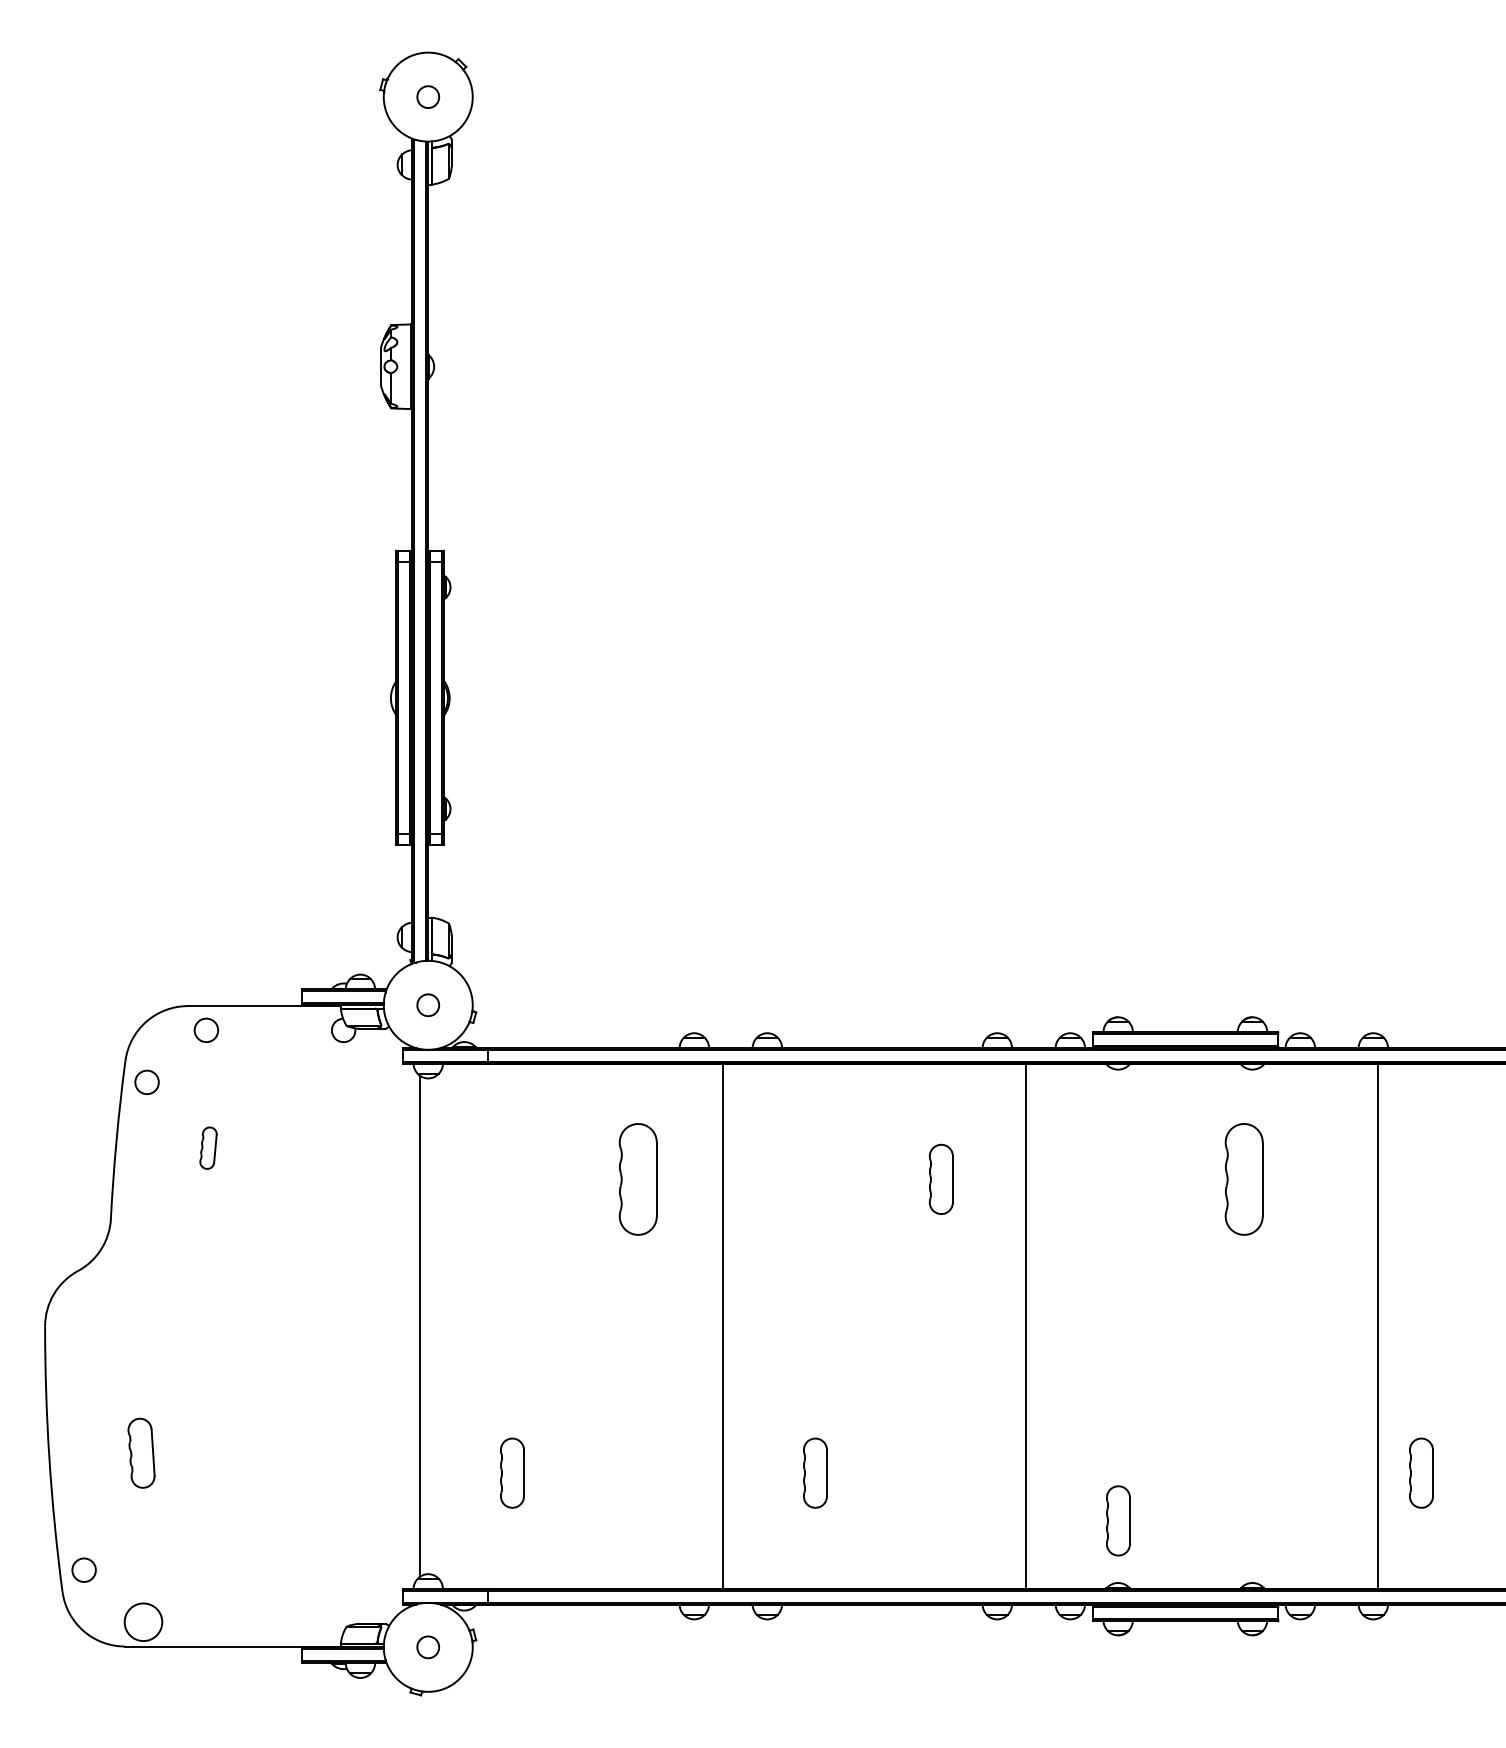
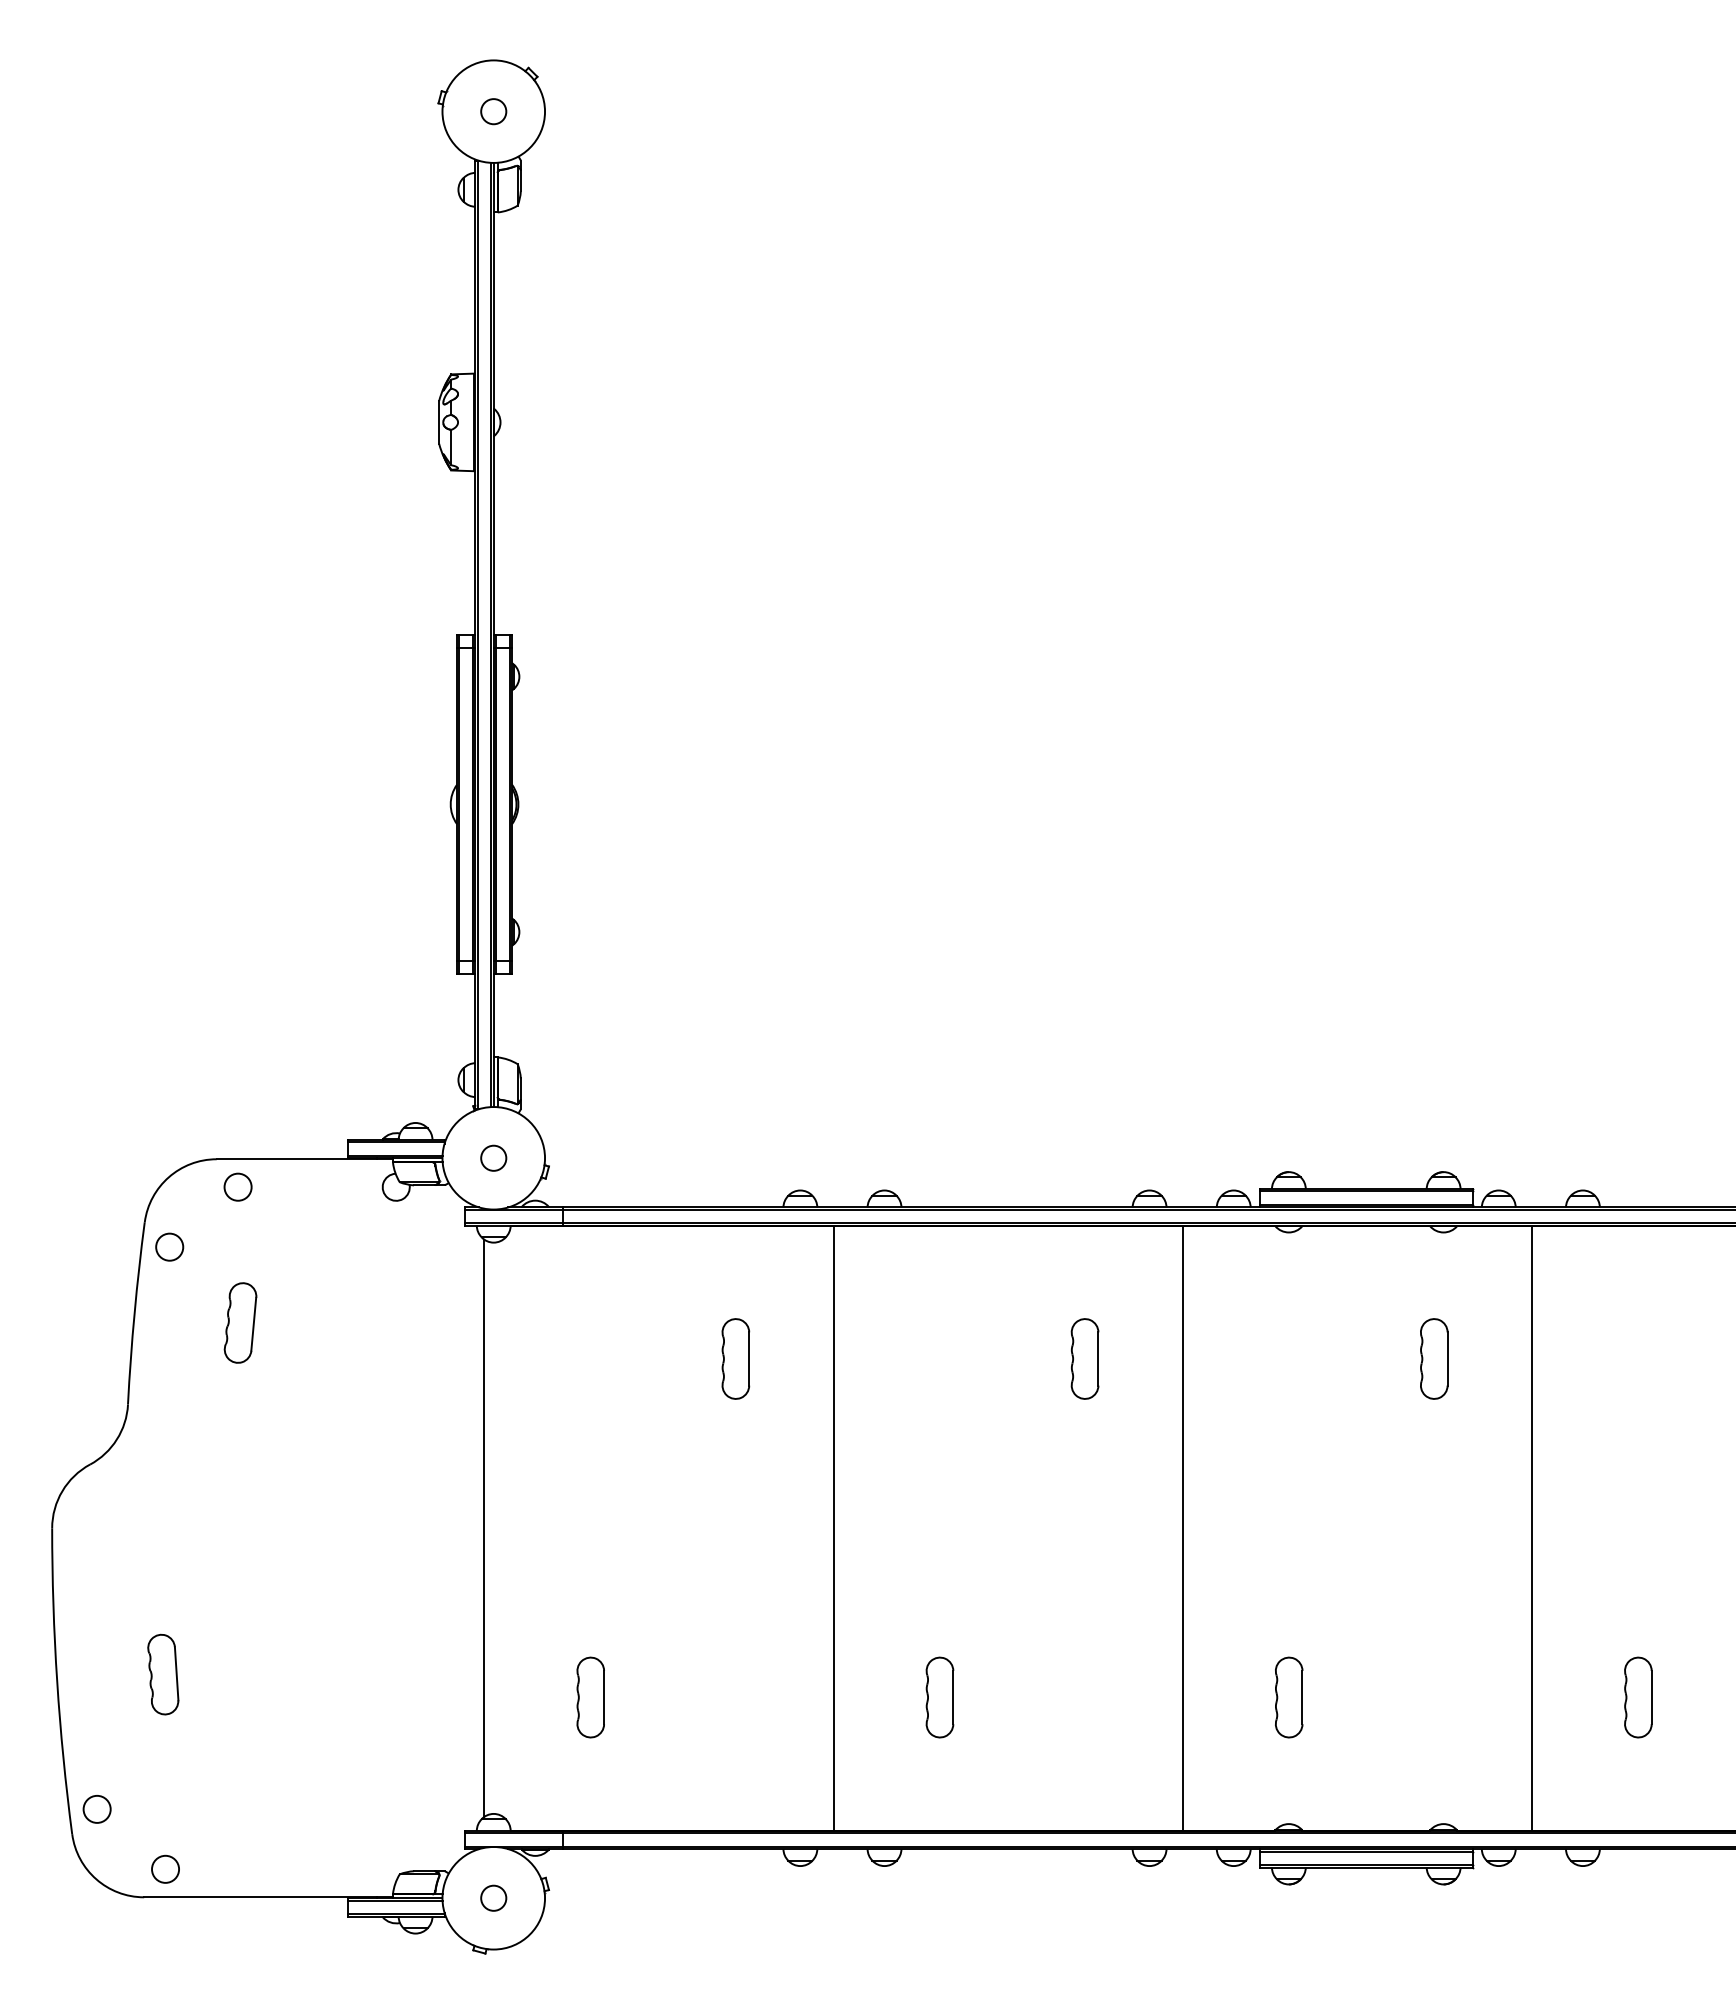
part: (208, 1147) -> (240, 1322), size x1.67
part: (638, 1178) -> (735, 1358), size x0.62
part: (1244, 1178) -> (1434, 1358), size x0.62
line: (1377, 1326) -> (1531, 1528), moved
part: (1118, 1520) -> (1289, 1697), moved
circle: (143, 1621) -> (165, 1868), size x0.62

